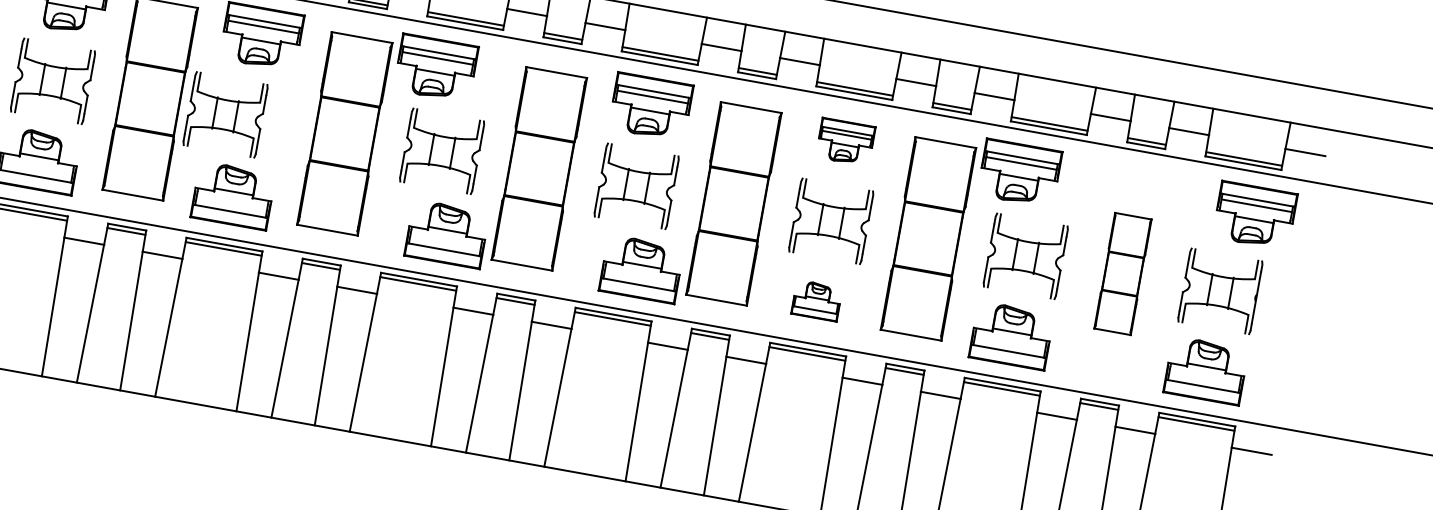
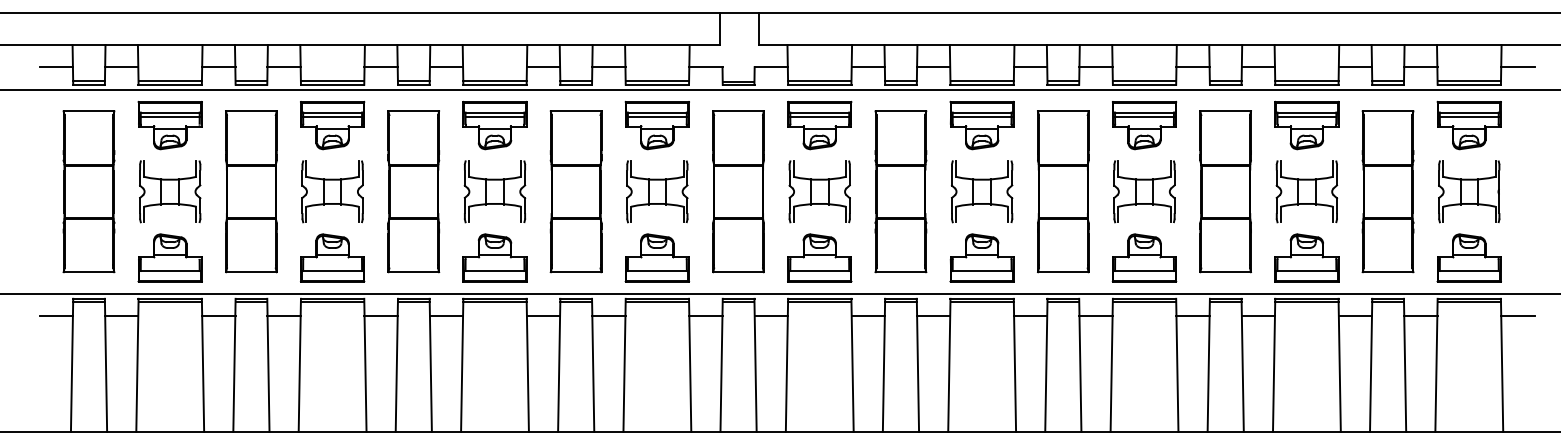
part: (435, 68) -> (819, 125), moved
part: (225, 114) -> (657, 191), moved
part: (845, 141) -> (1144, 125), size x1.43
part: (1019, 173) -> (1306, 125), moved
part: (1254, 215) -> (1468, 125), moved
part: (446, 233) -> (819, 257), moved
part: (640, 268) -> (981, 257), moved
part: (1122, 273) -> (1387, 191), size x1.67
part: (817, 300) -> (1144, 257), size x1.67

